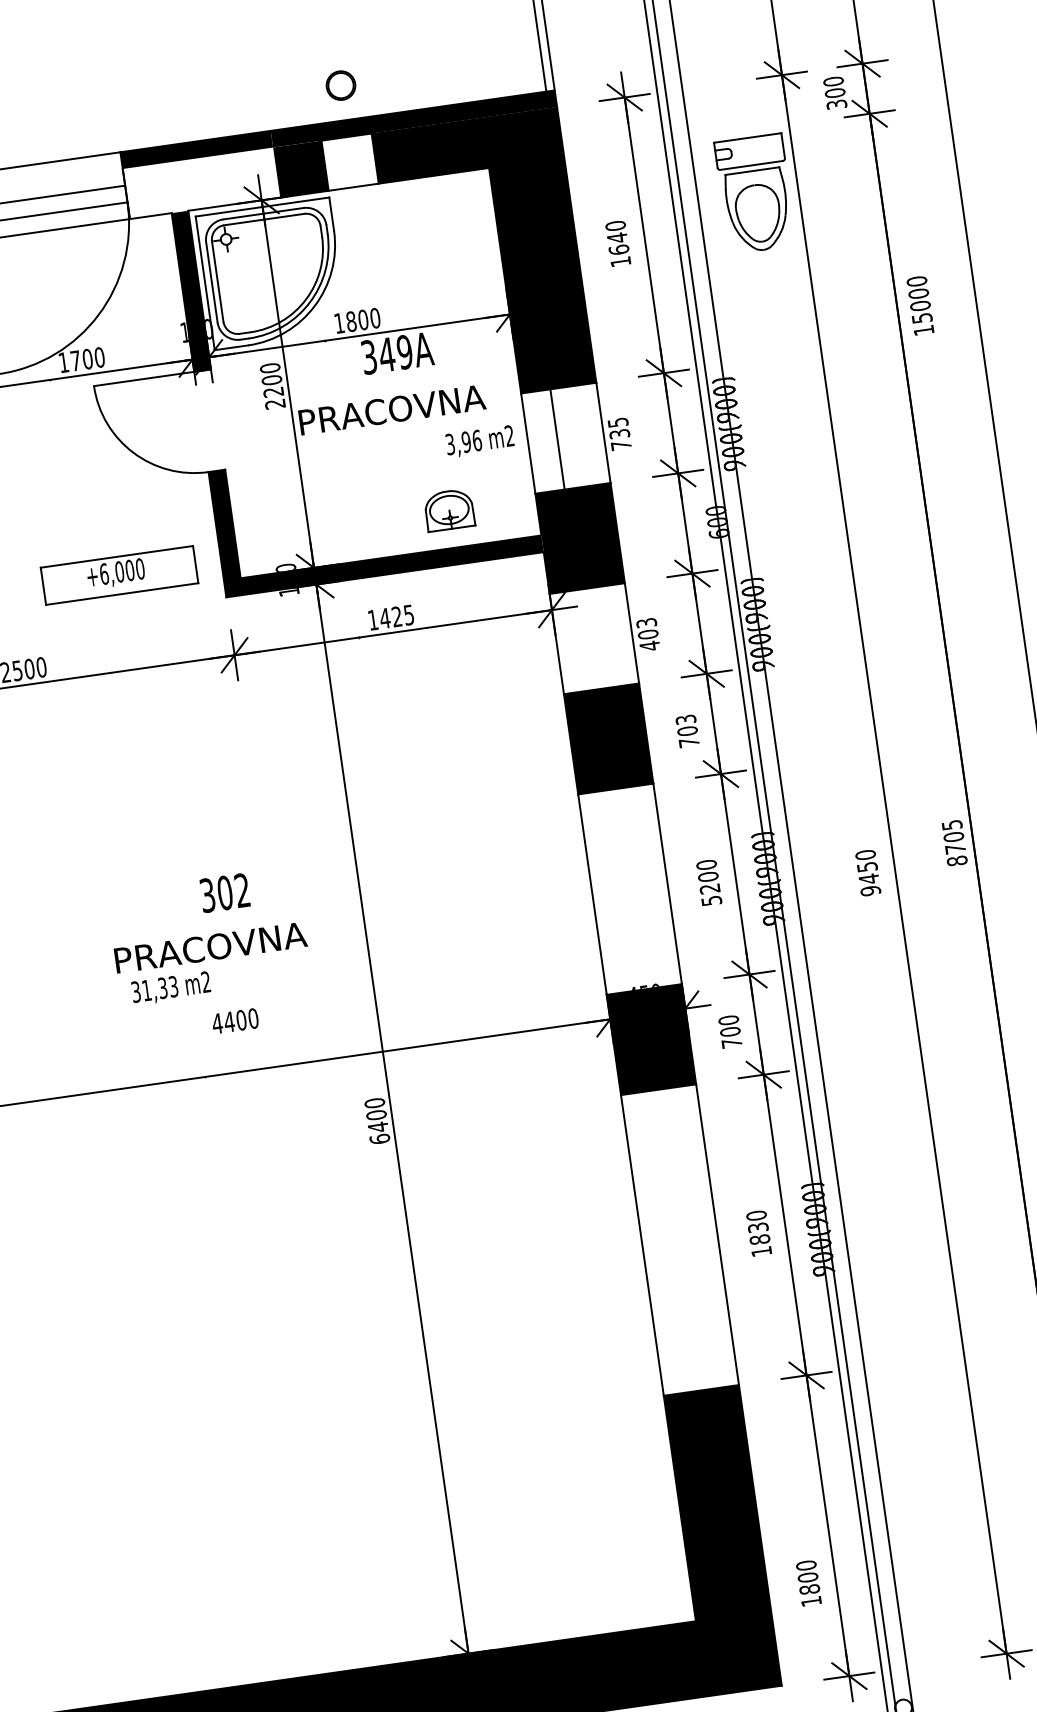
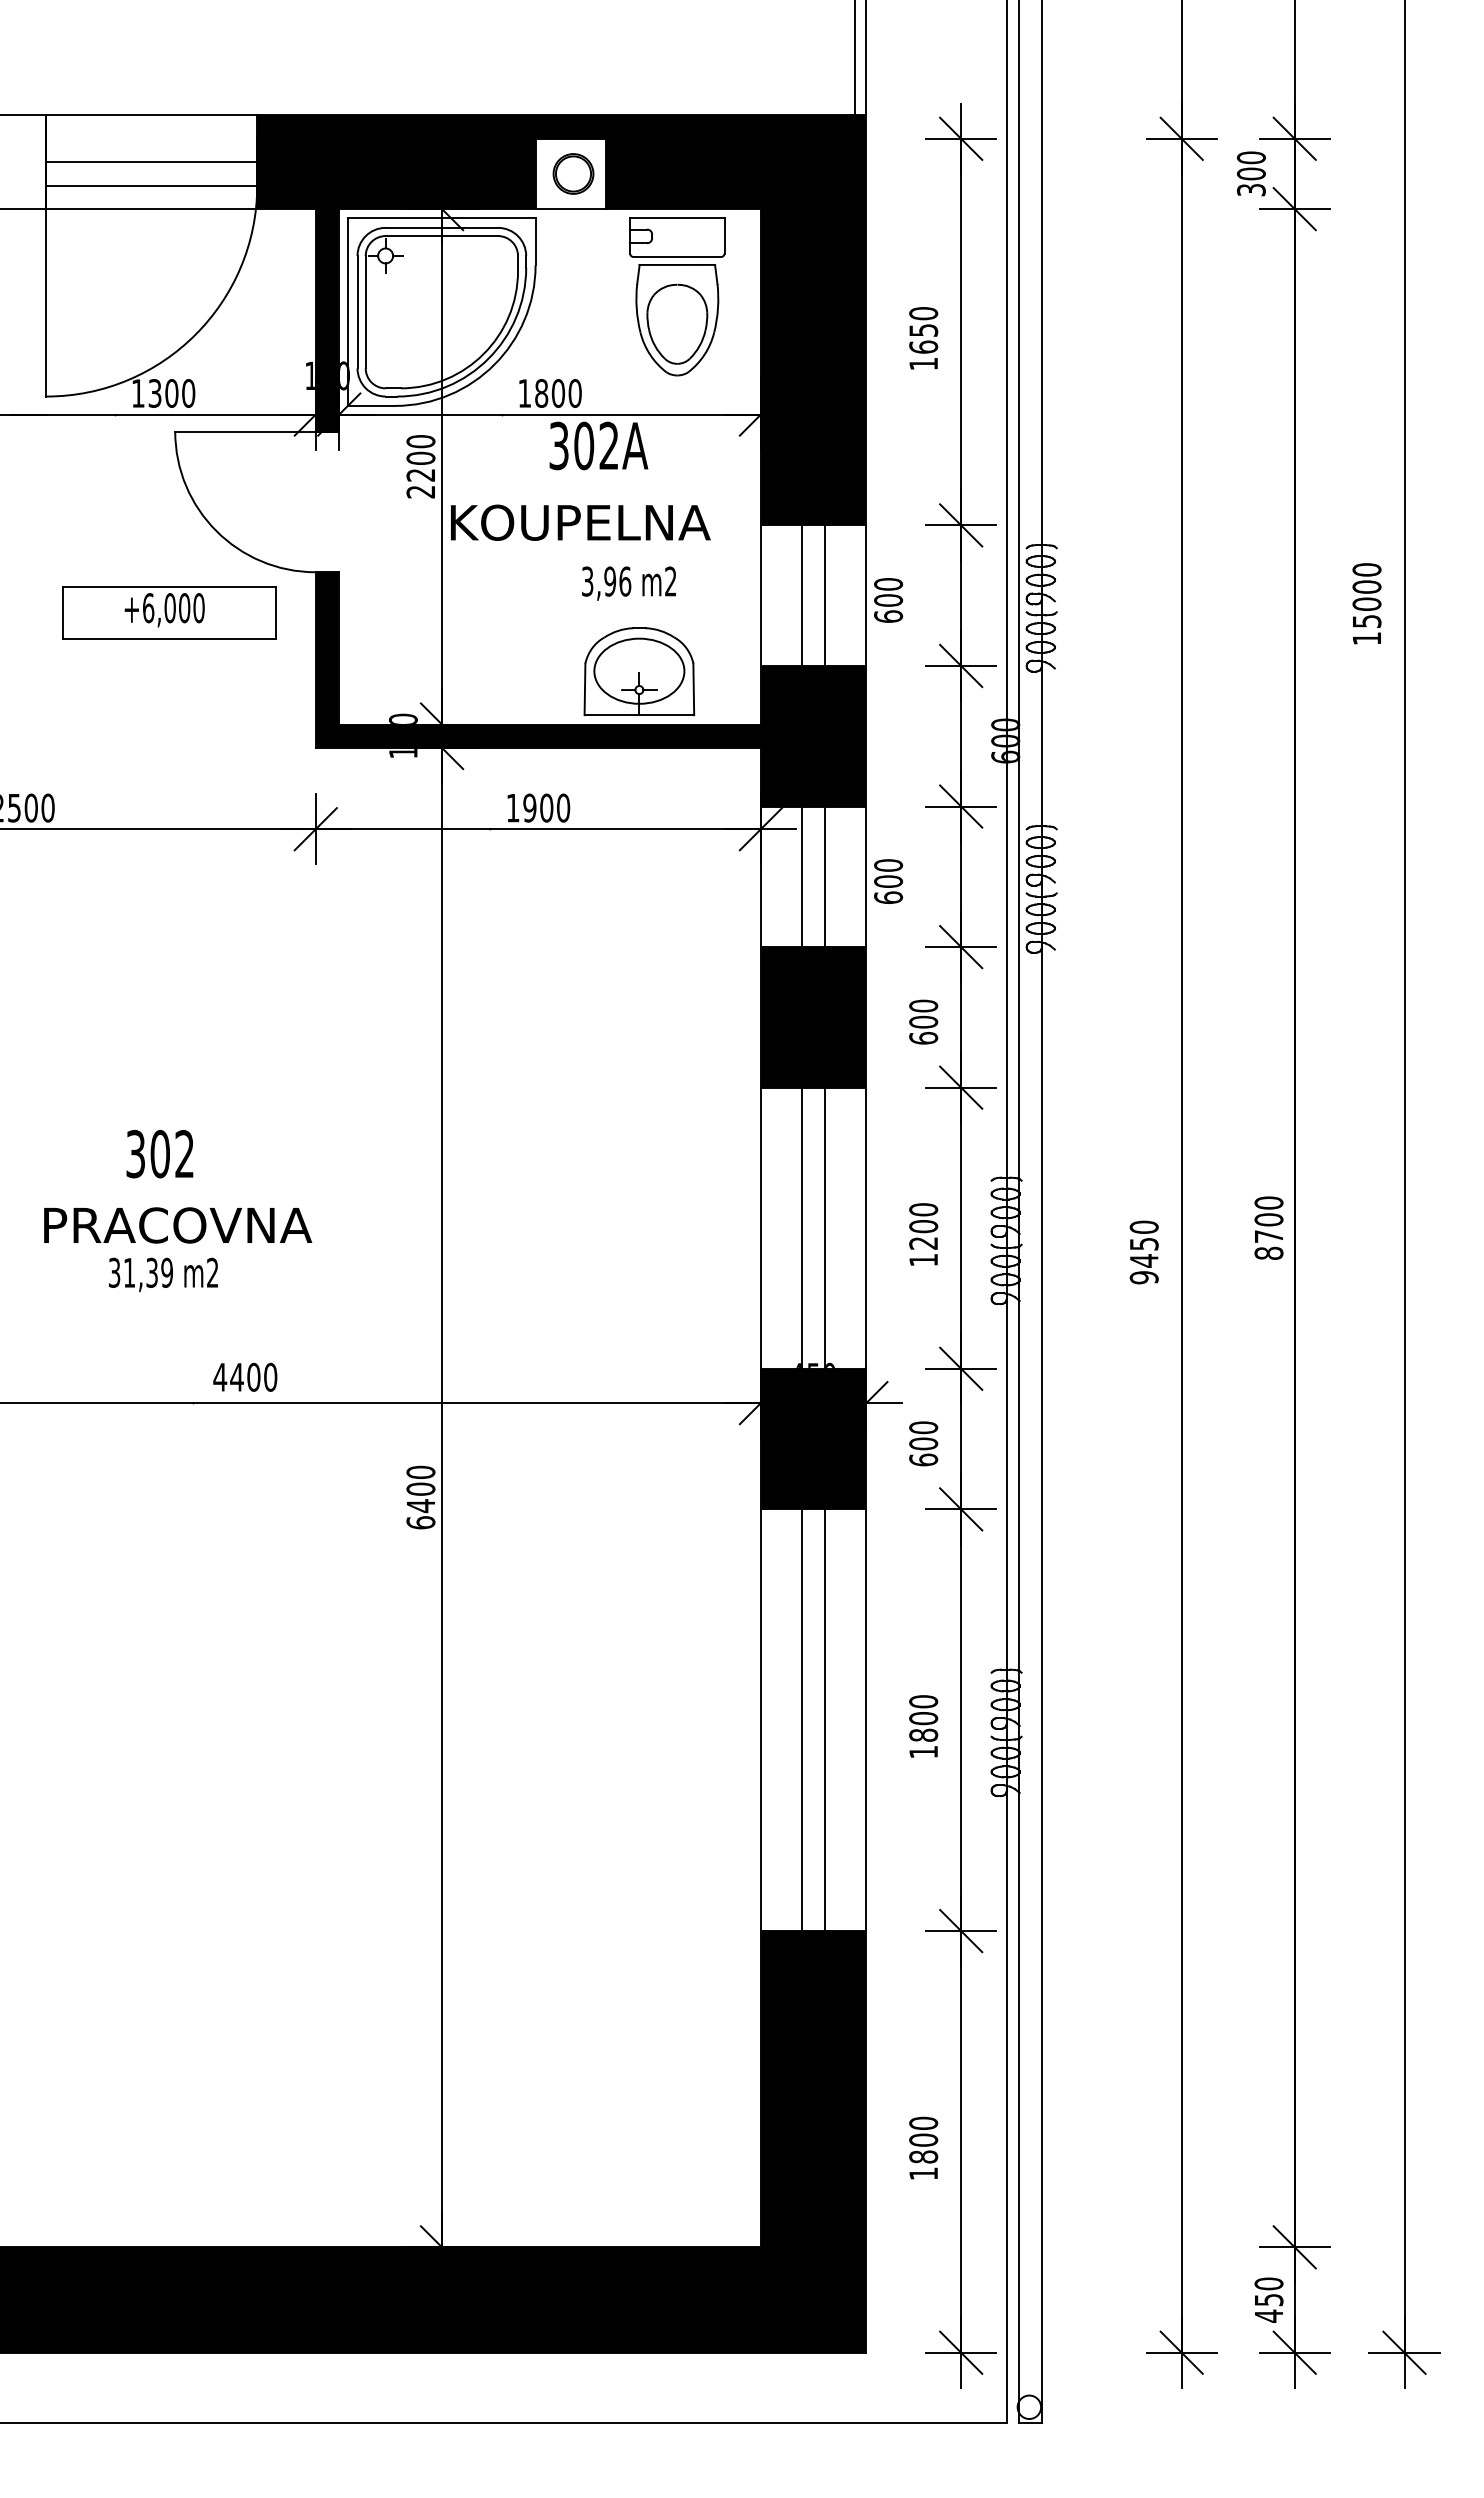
part: (340, 85) -> (573, 173), moved
fill: (201, 183) -> (362, 173), added
part: (755, 193) -> (677, 296), moved
text: (617, 238) -> (923, 330), 1640 -> 1650
text: (920, 305) -> (1366, 603), moved
text: (395, 353) -> (595, 445), 349A -> 302A
text: (75, 360) -> (154, 393), 1700 -> 1300
text: (391, 409) -> (579, 522), PRACOVNA -> KOUPELNA
text: (619, 434) -> (888, 600), 735 -> 600
line: (574, 436) -> (825, 595), added
text: (479, 441) -> (628, 583), moved
part: (449, 509) -> (639, 671), size x1.67
part: (119, 575) -> (169, 612), moved
text: (396, 616) -> (546, 807), 1425 -> 1900
text: (648, 634) -> (888, 881), 403 -> 600
line: (602, 637) -> (825, 876), added
line: (585, 639) -> (801, 876), added
text: (687, 730) -> (923, 1021), 703 -> 600
text: (951, 824) -> (1268, 1202), 8705 -> 8700
line: (638, 887) -> (825, 1227), added
line: (621, 889) -> (801, 1227), added
text: (224, 893) -> (159, 1154), moved
text: (711, 901) -> (923, 1260), 5200 -> 1200
text: (211, 947) -> (178, 1225), moved
text: (173, 986) -> (167, 1272), 31,33 -> 31,39
text: (235, 1020) -> (245, 1376), moved
text: (731, 1043) -> (923, 1459), 700 -> 600
text: (758, 1227) -> (923, 1718), 1830 -> 1800
line: (688, 1239) -> (825, 1720), added
line: (671, 1241) -> (801, 1720), added
text: (808, 1582) -> (923, 2147), moved

